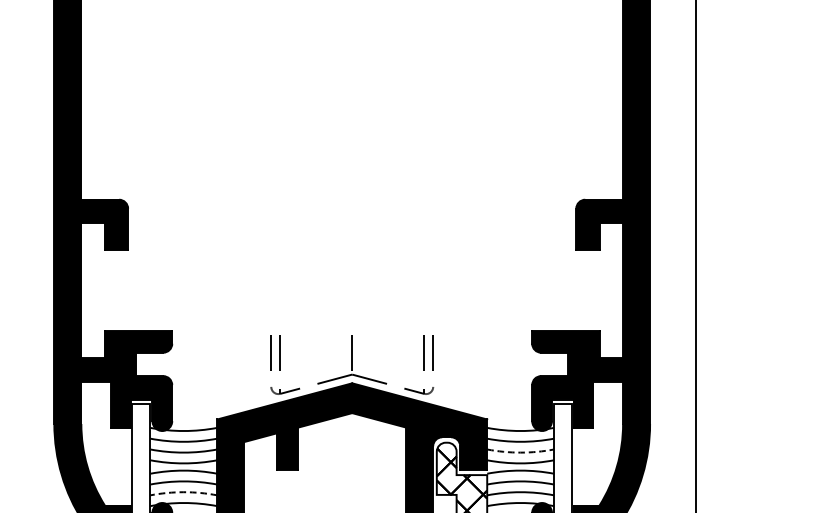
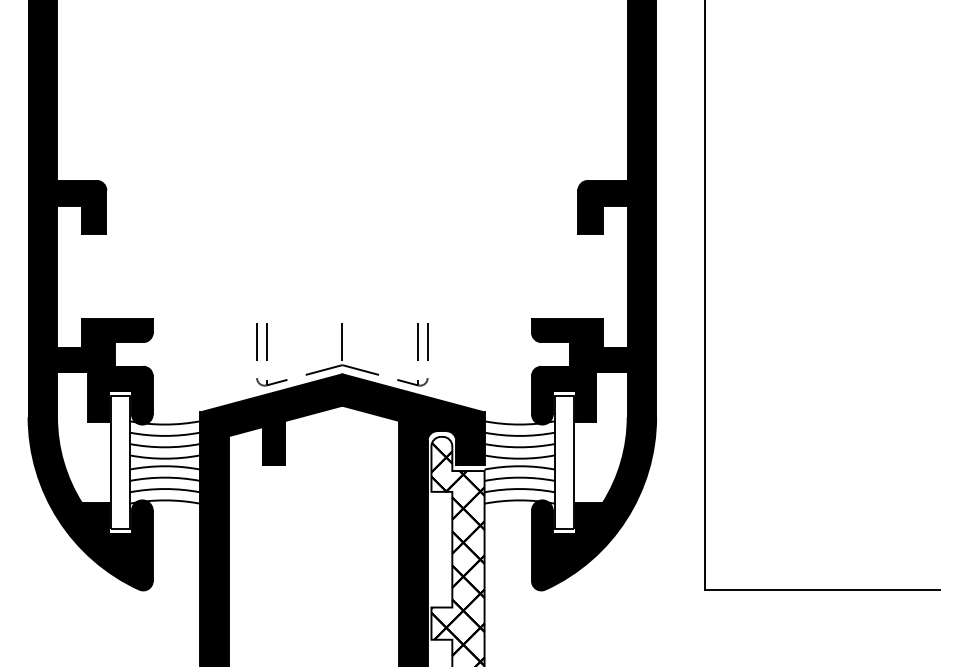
arc: (520, 452) -> (519, 447), dashed -> solid
arc: (183, 492) -> (164, 489), dashed -> solid

